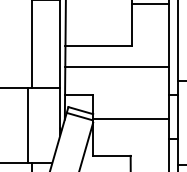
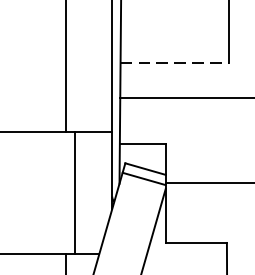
line: (99, 45) -> (176, 62), solid -> dashed
line: (27, 124) -> (74, 191), moved

